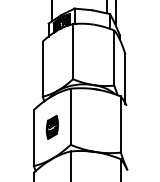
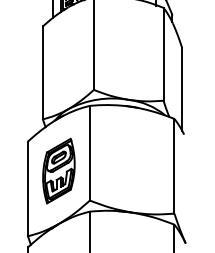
part: (52, 127) -> (59, 171), size x1.67

